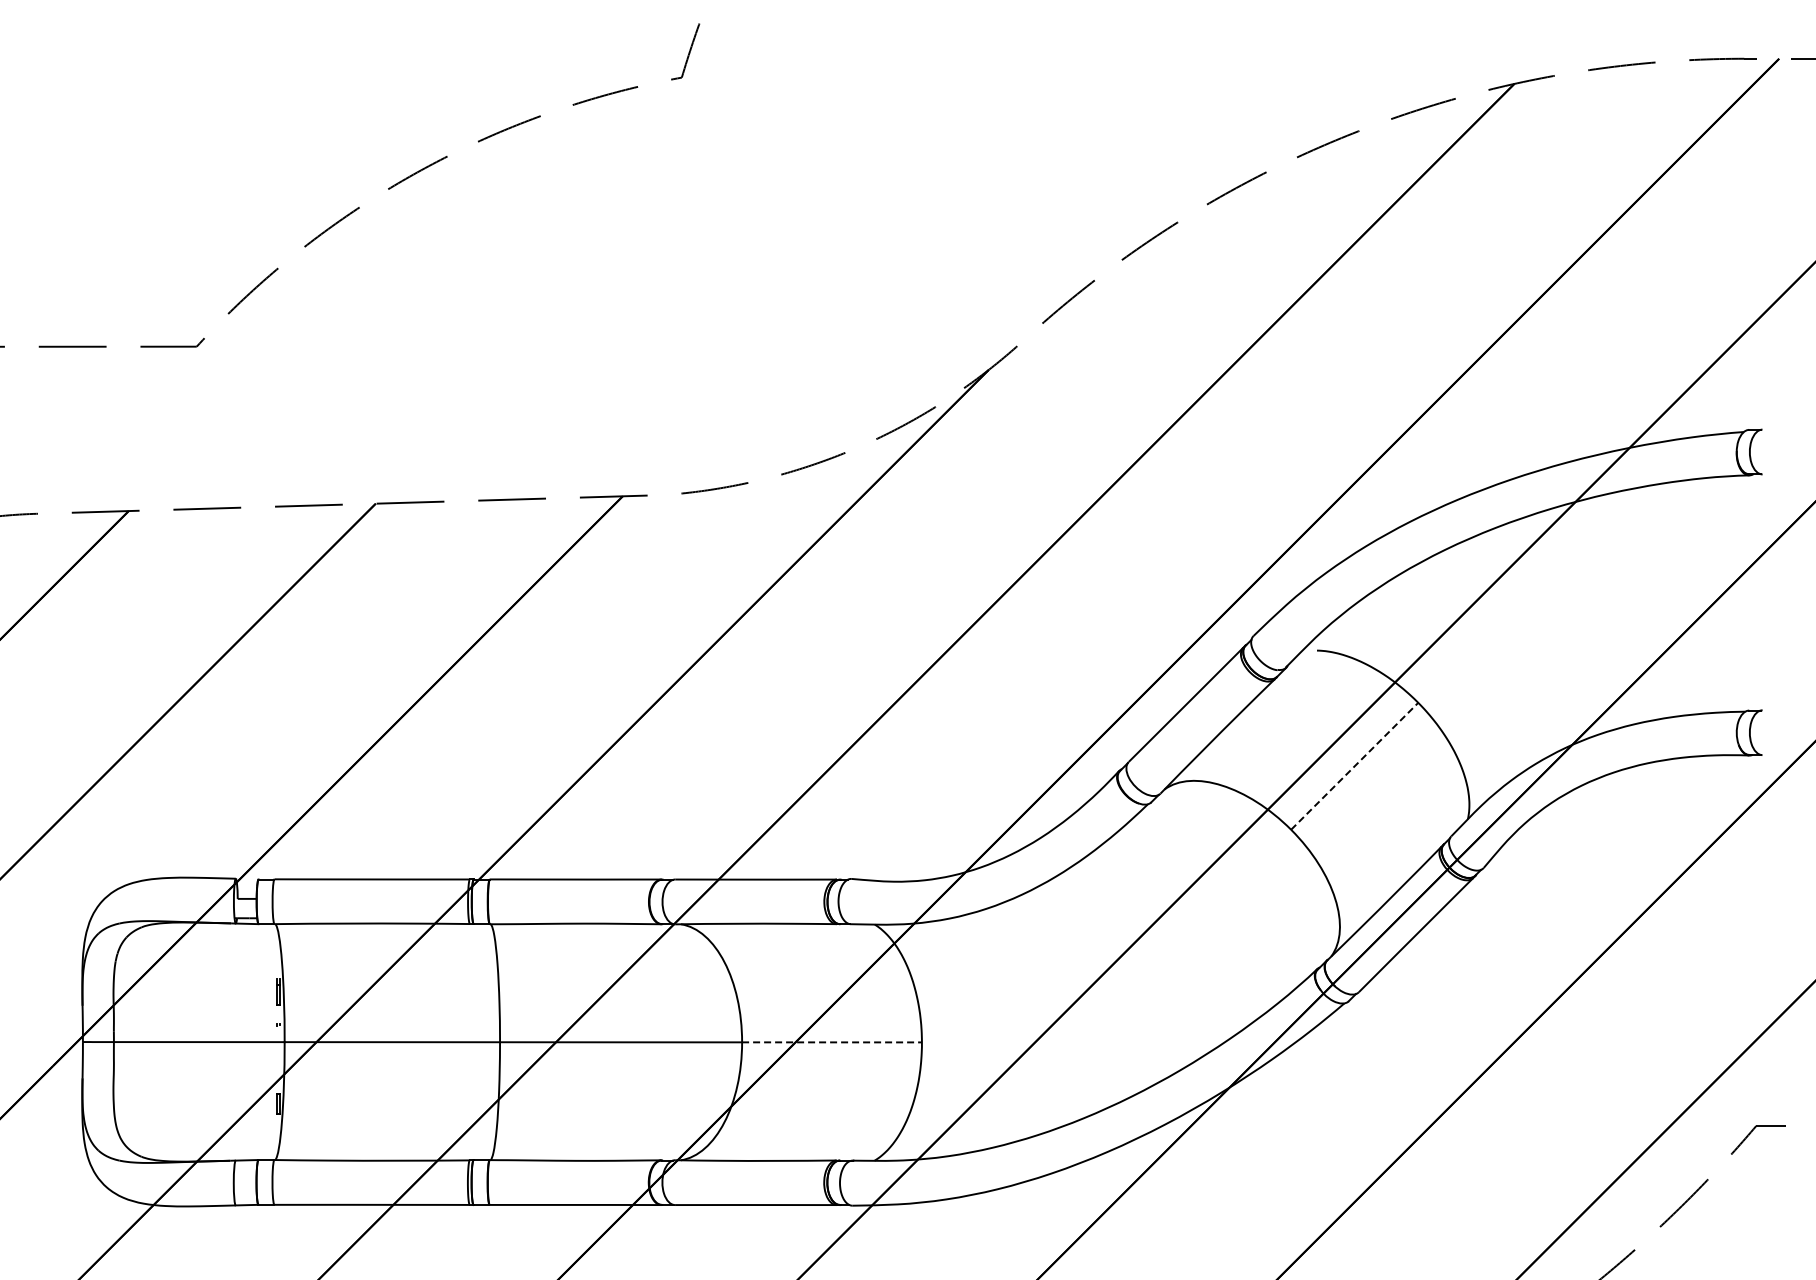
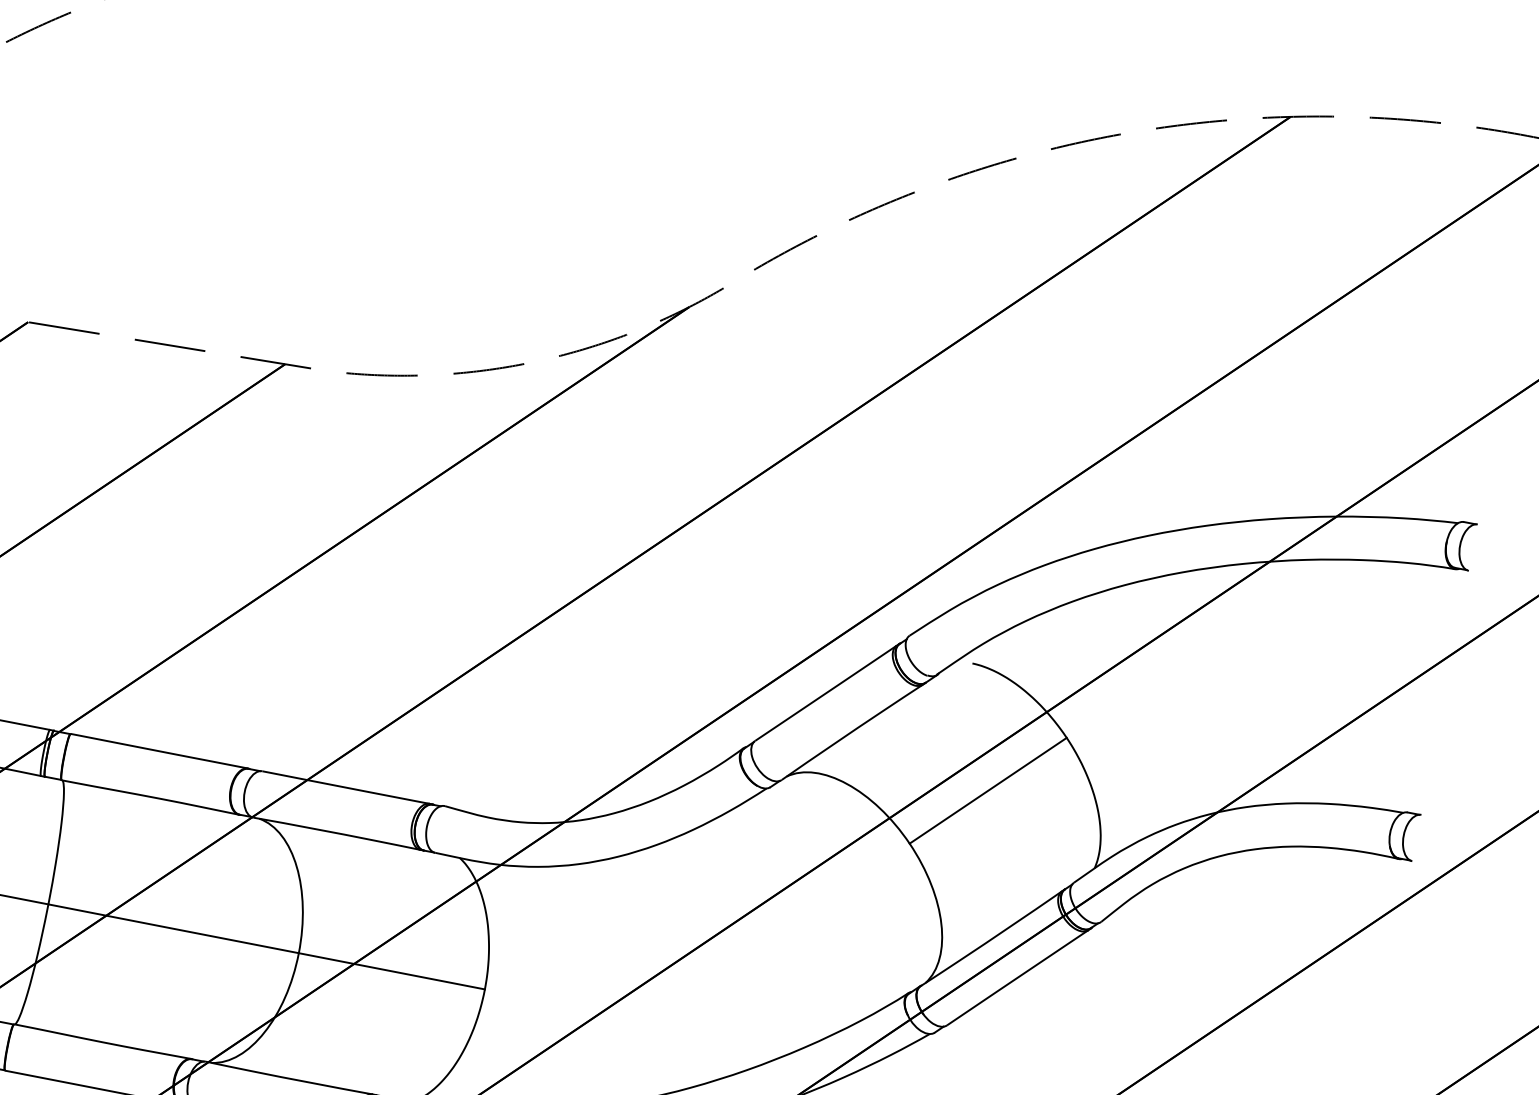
line: (1354, 766) -> (987, 790), dashed -> solid
line: (832, 1042) -> (392, 971), dashed -> solid

